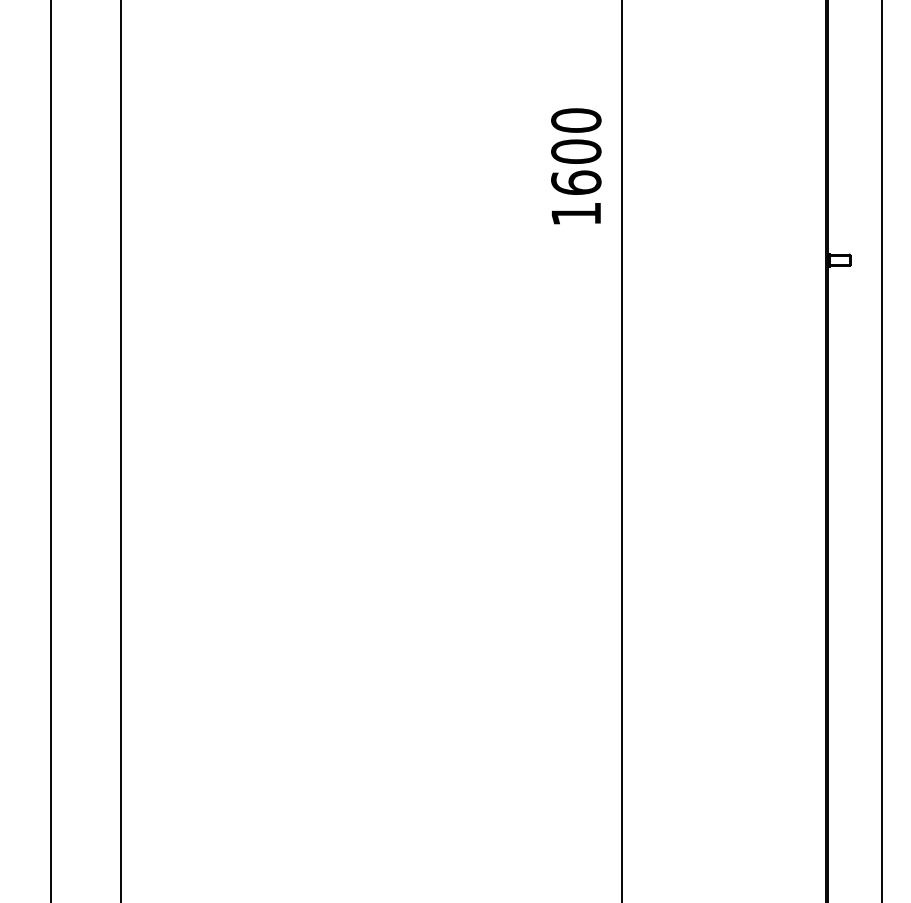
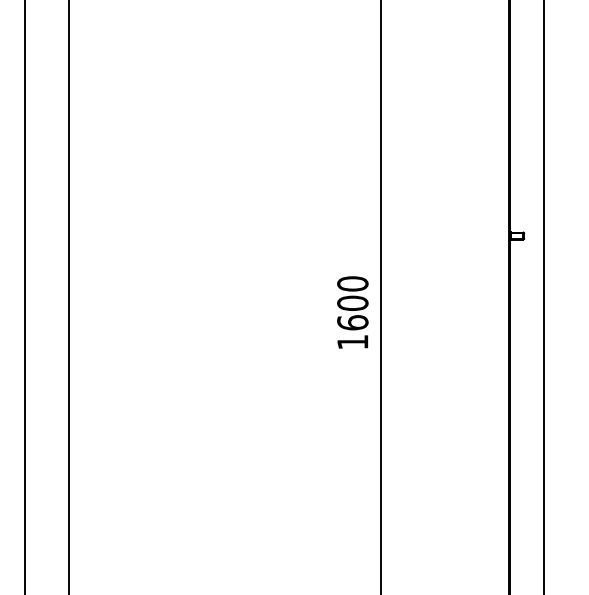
text: (575, 166) -> (352, 312), moved

